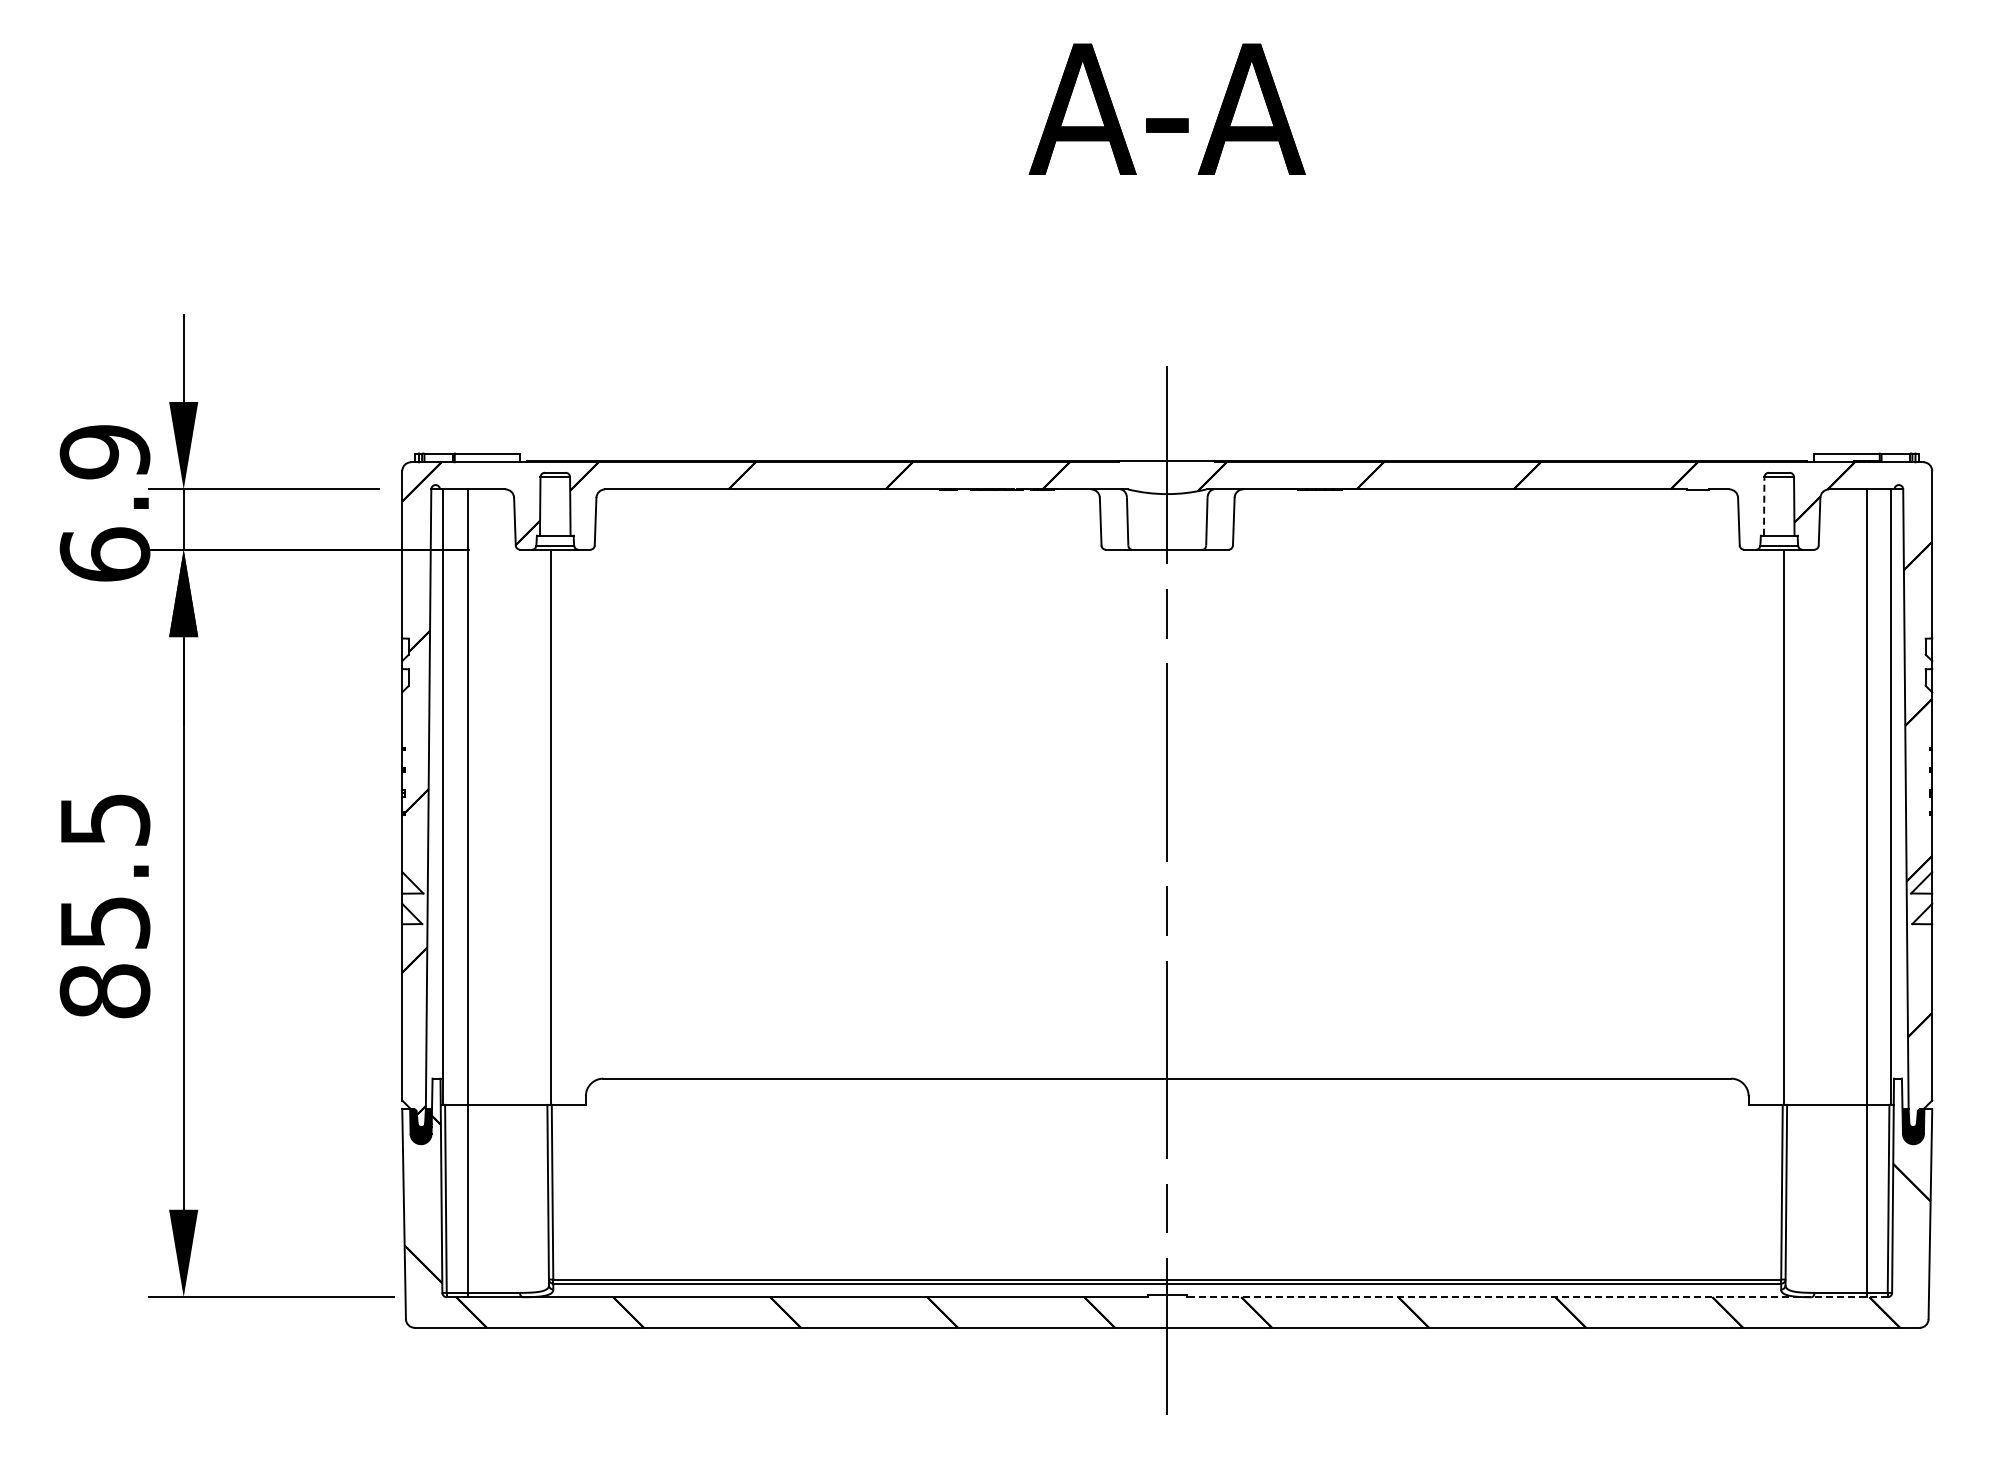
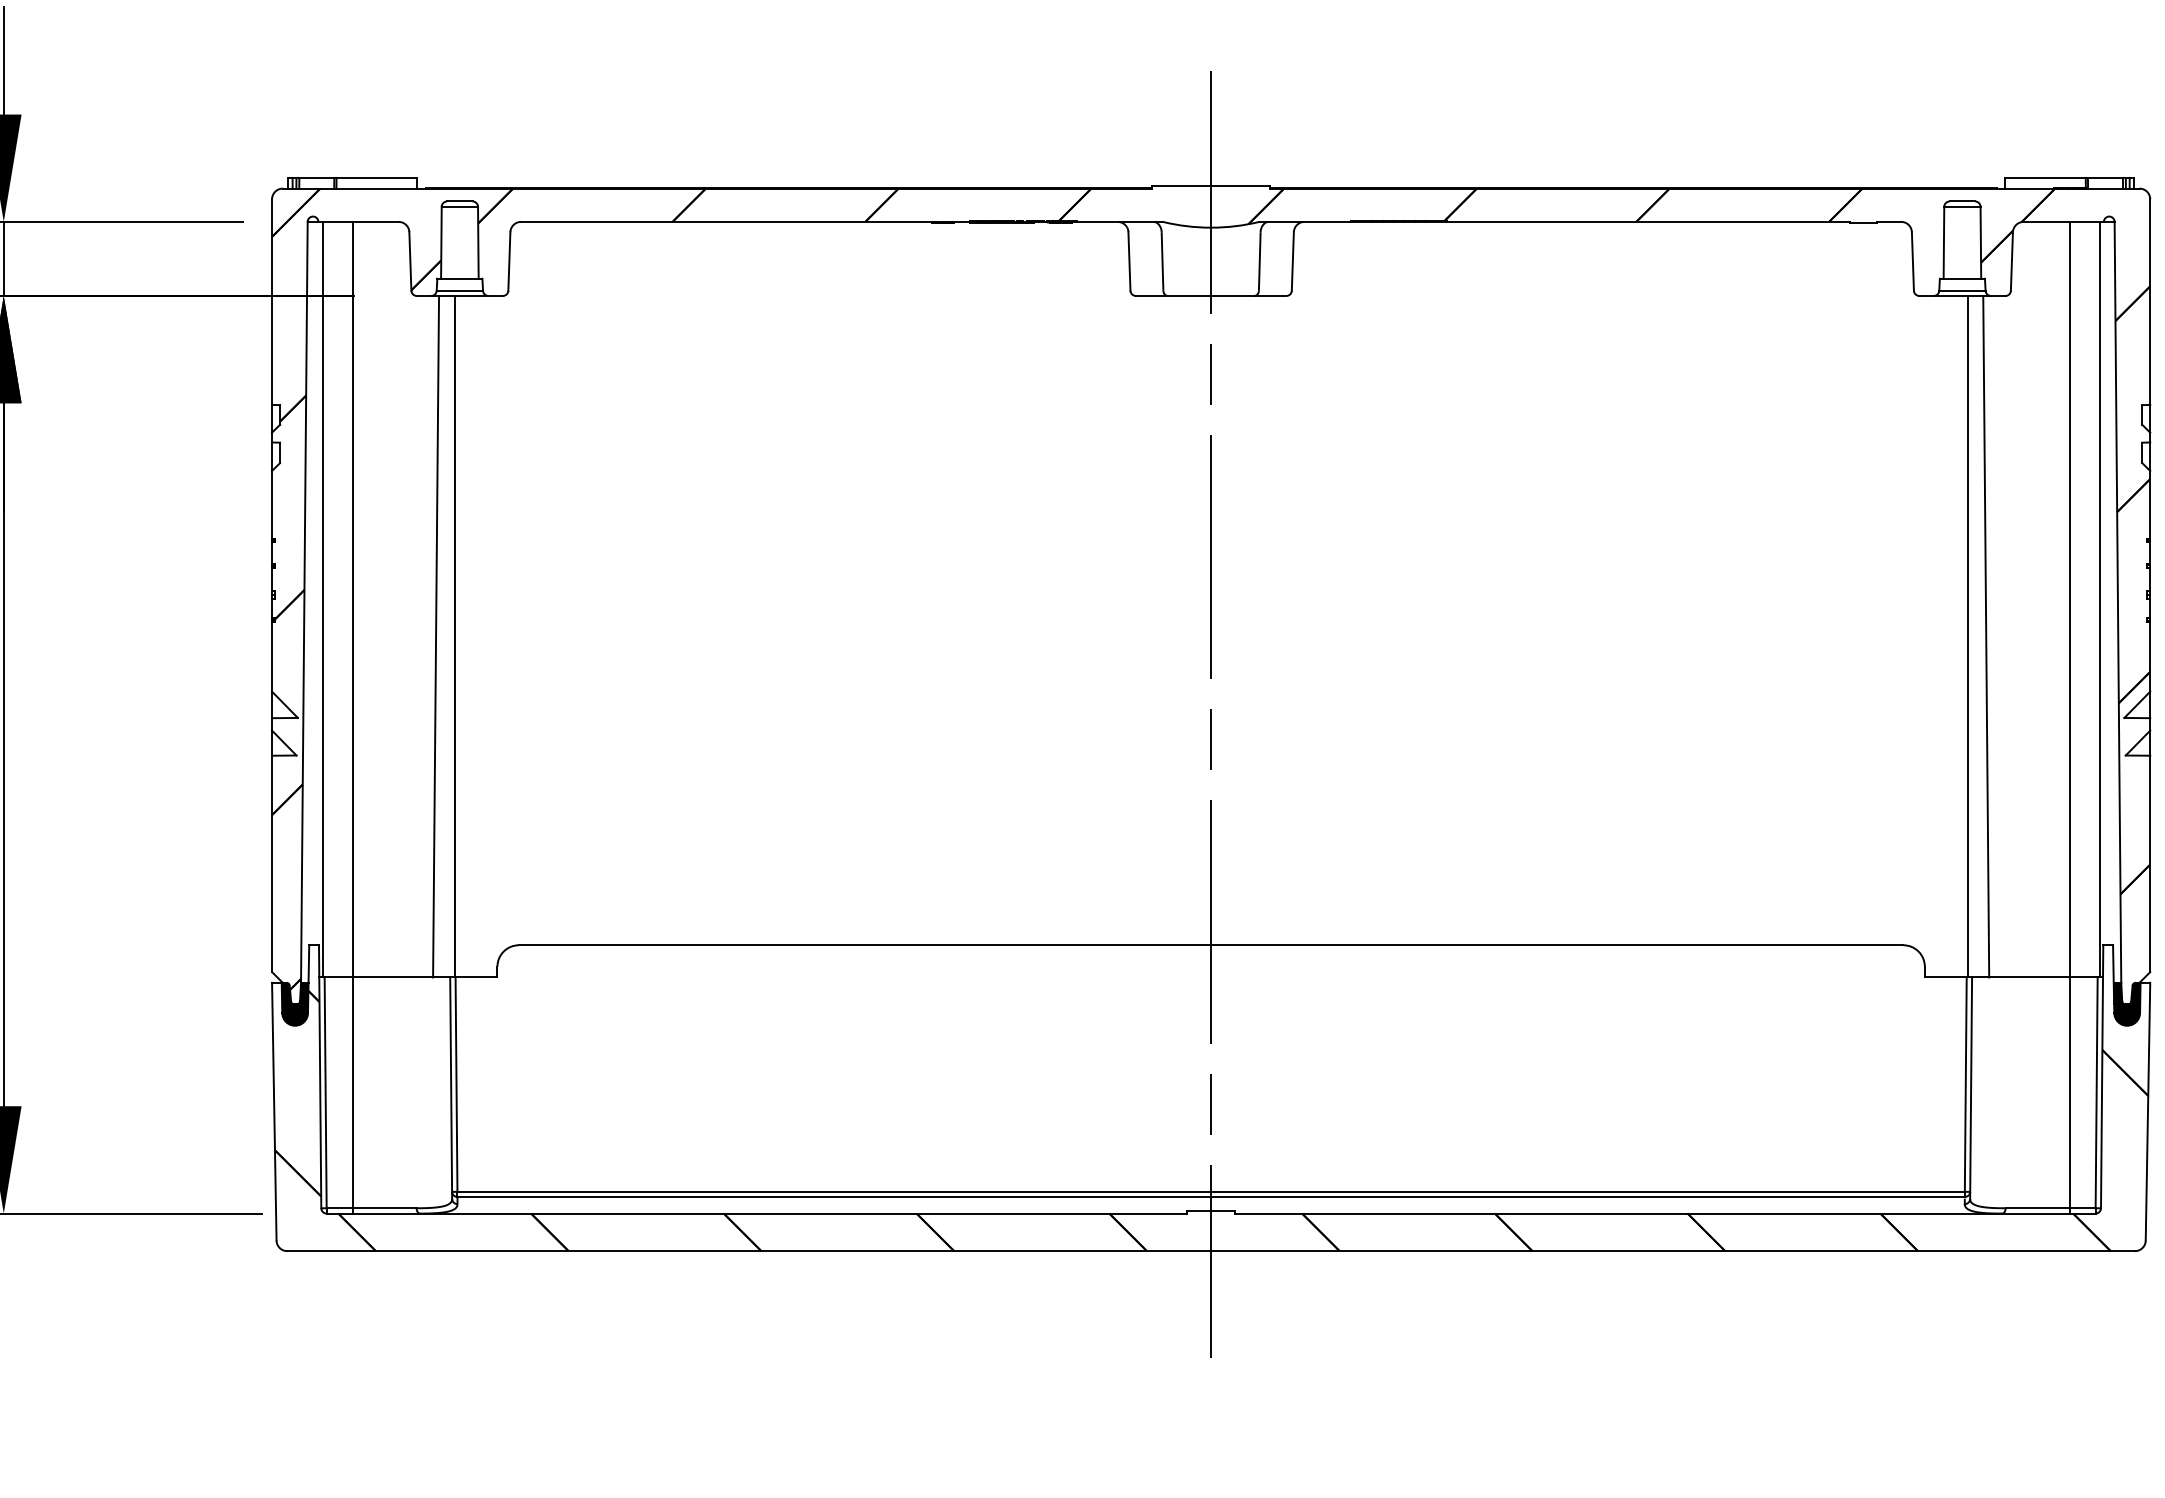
line: (1764, 505) -> (1944, 241), dashed -> solid
line: (535, 826) -> (435, 635), added
line: (1798, 826) -> (1986, 635), added
line: (1536, 1297) -> (1664, 1213), dashed -> solid

